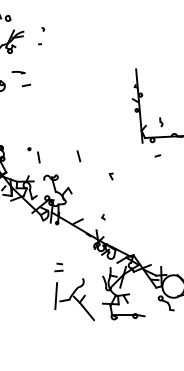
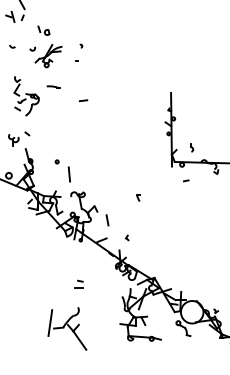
line: (26, 85) -> (83, 100), moved
part: (33, 154) -> (62, 170), size x1.4
line: (78, 156) -> (107, 220), moved
part: (73, 300) -> (67, 328), moved

